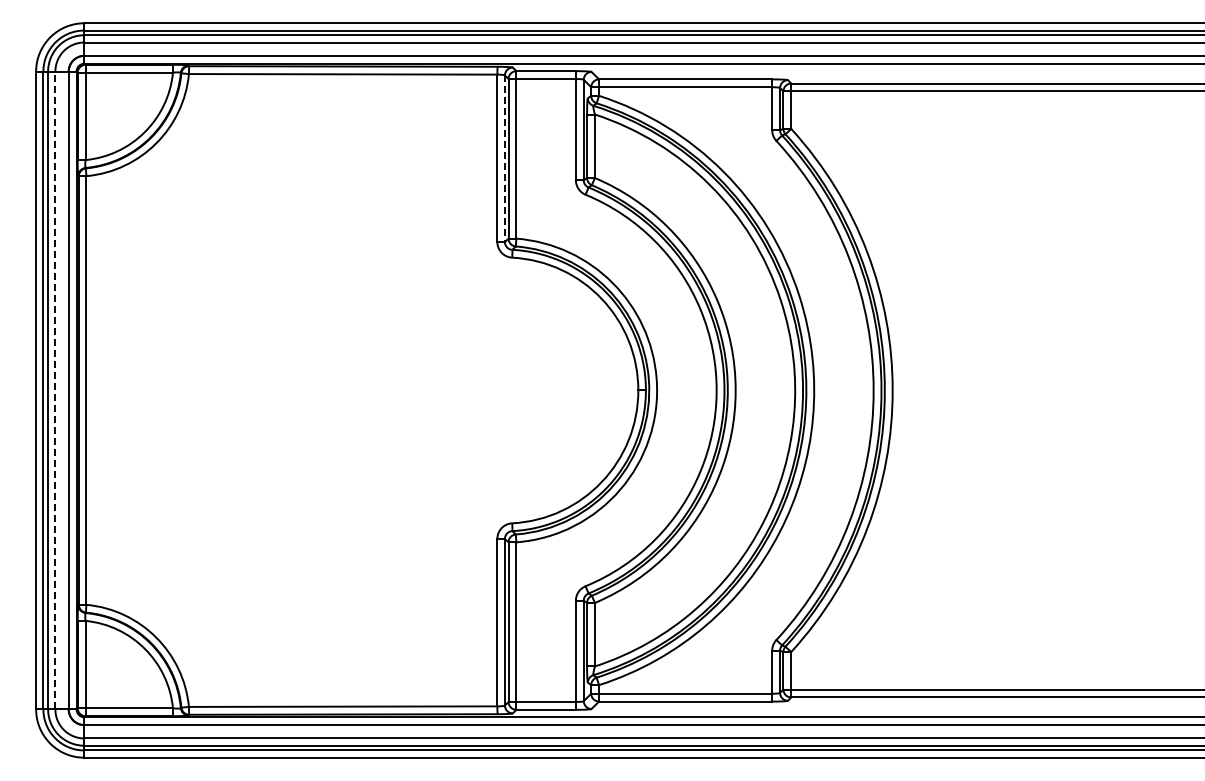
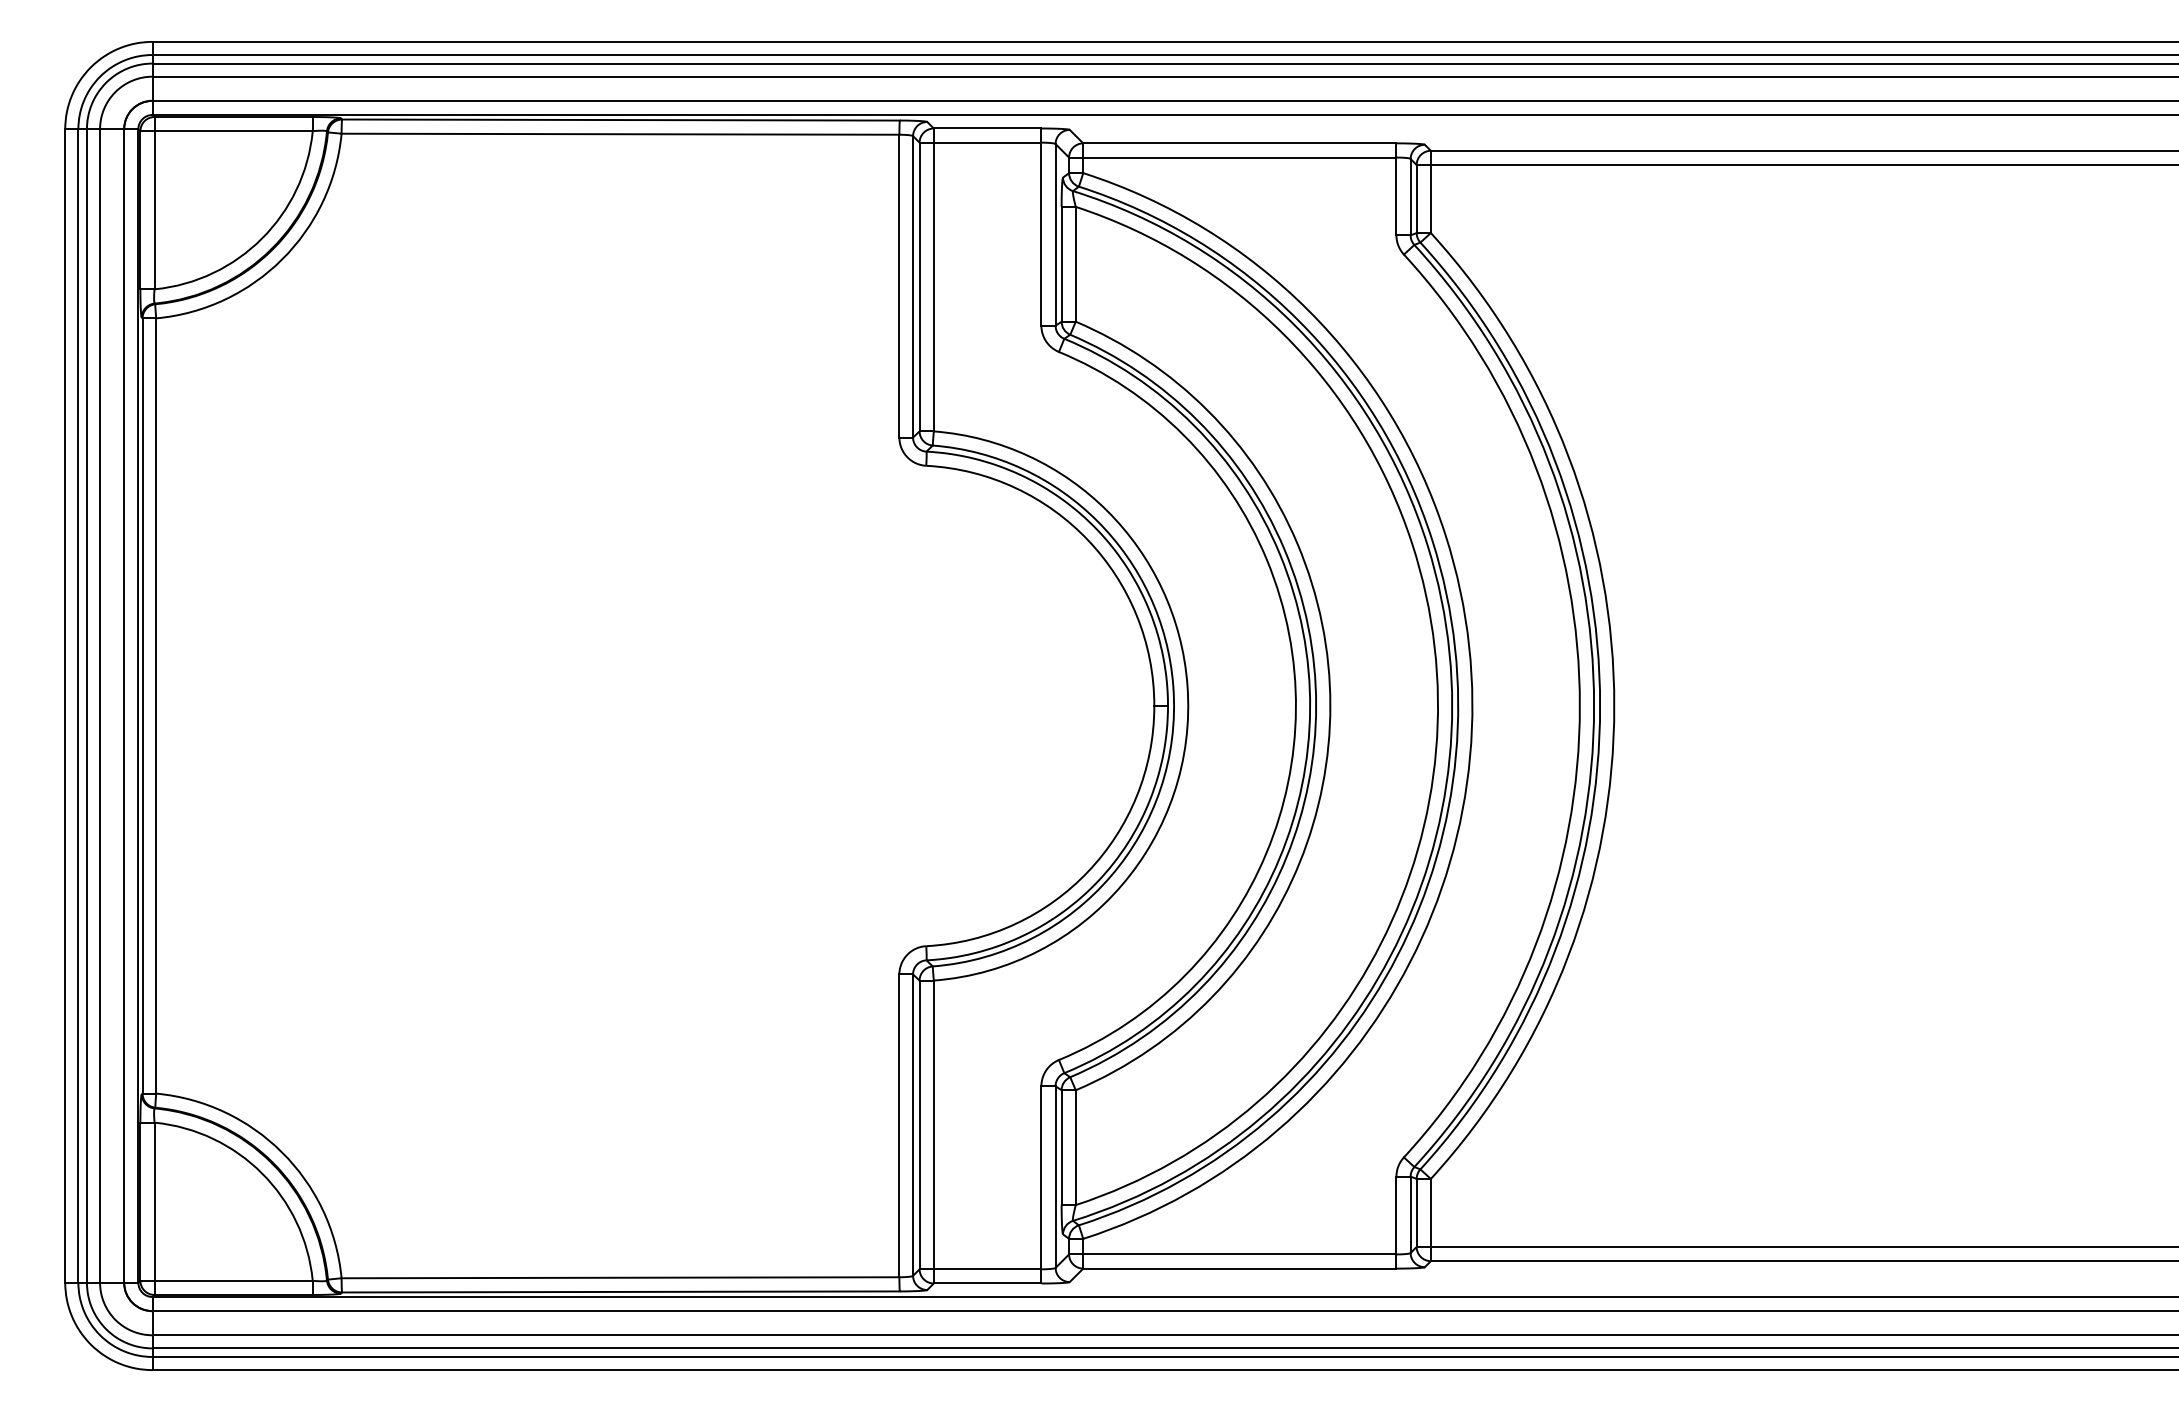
line: (504, 159) -> (912, 288), dashed -> solid
line: (55, 390) -> (100, 706), dashed -> solid

